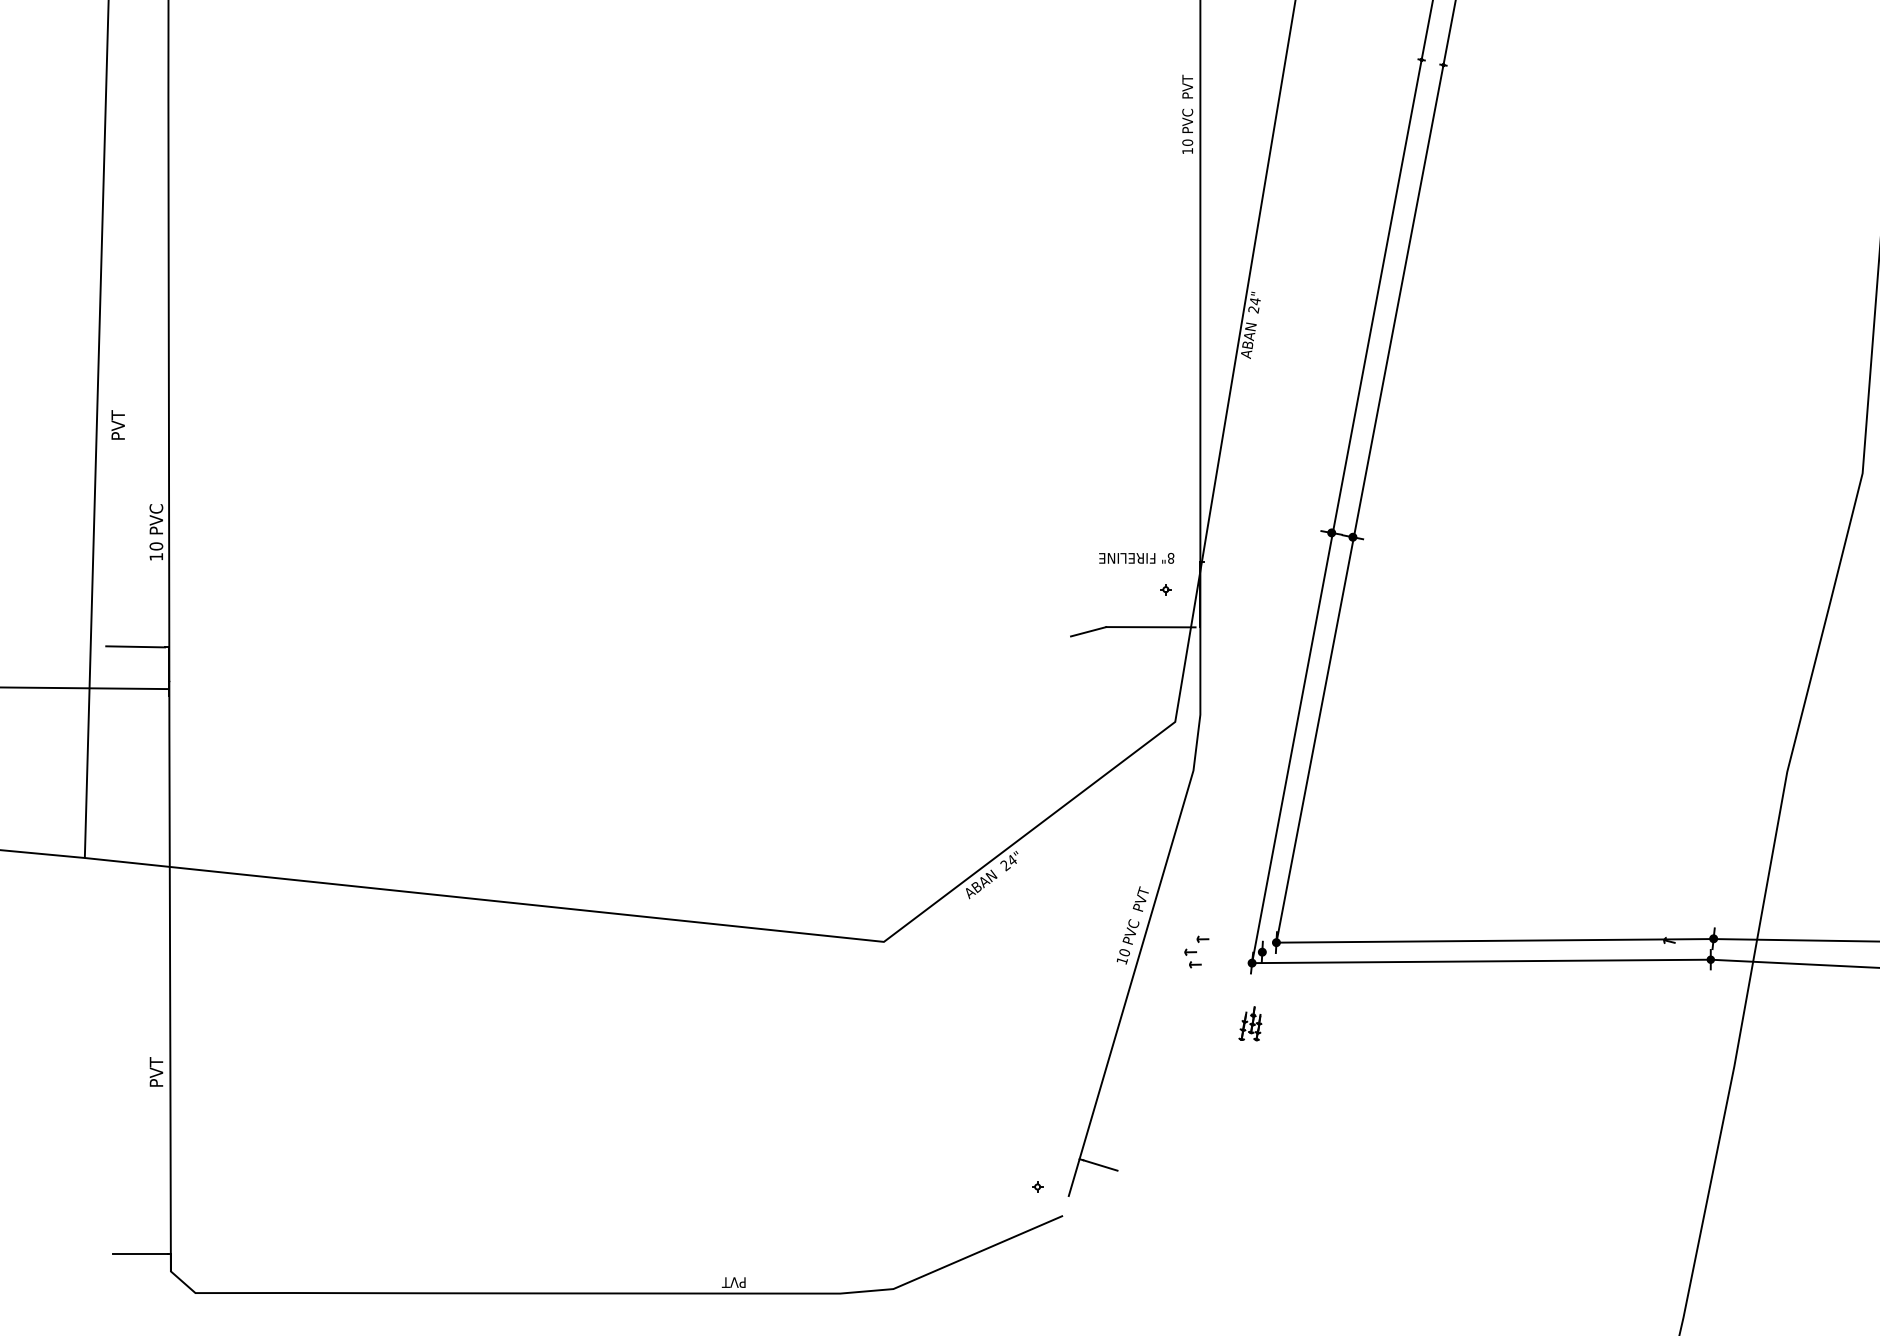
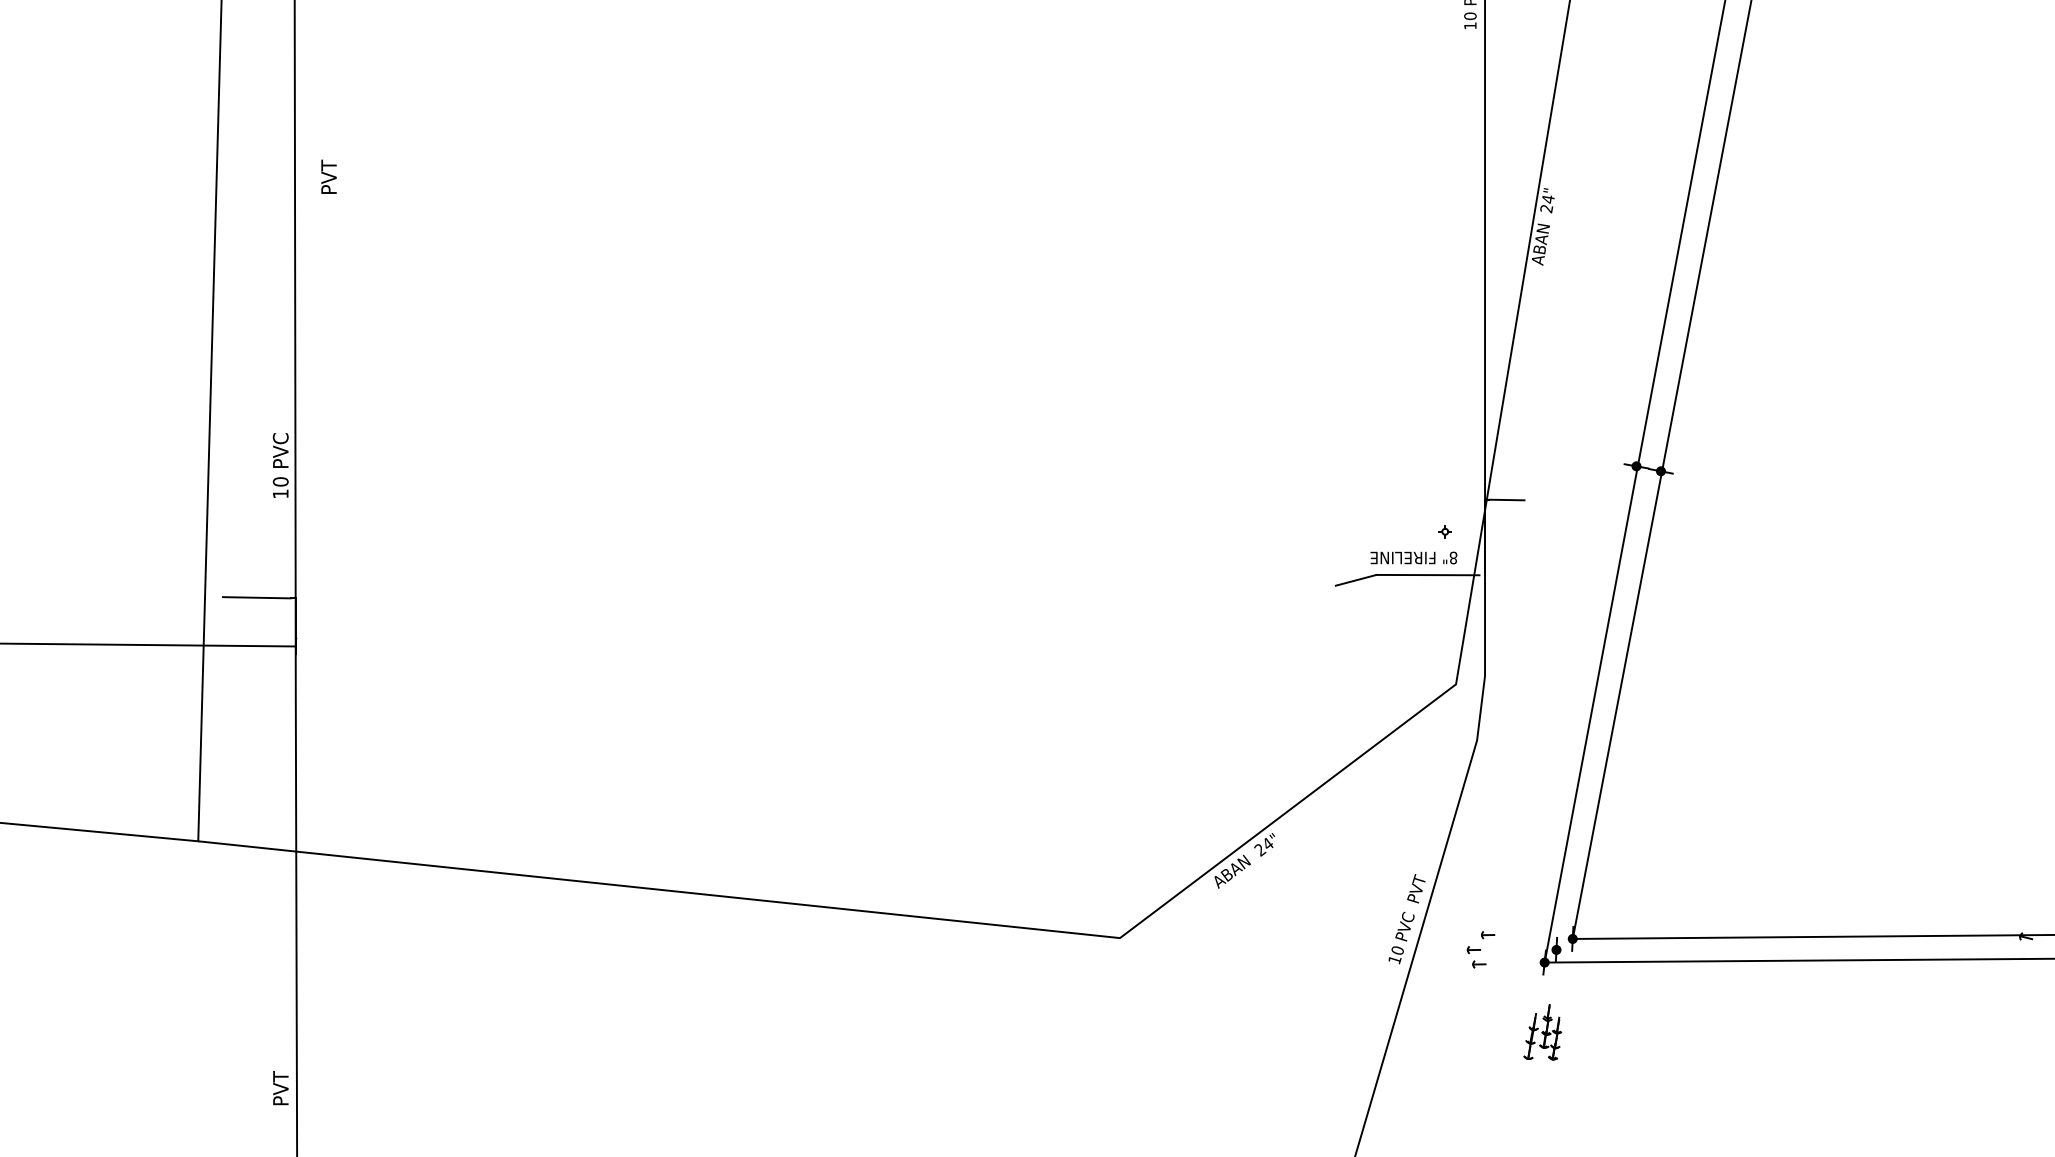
text: (117, 424) -> (328, 176), moved
text: (1136, 558) -> (1413, 558), moved
line: (1219, 561) -> (1507, 499), added
part: (1250, 1023) -> (1542, 1032), size x1.43

